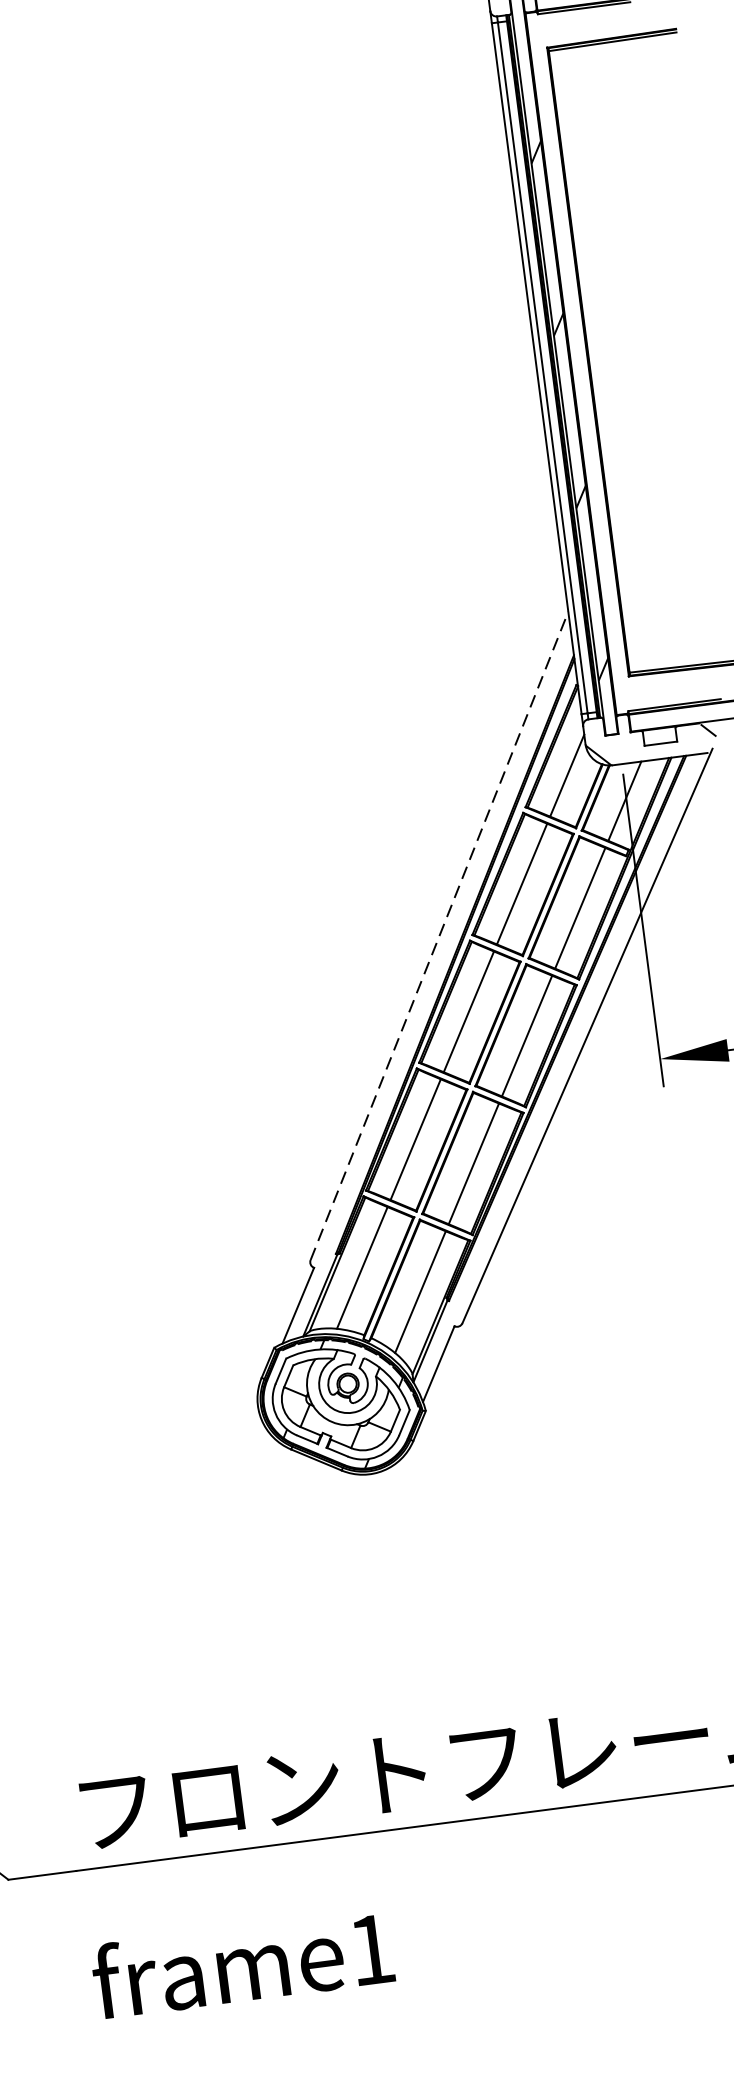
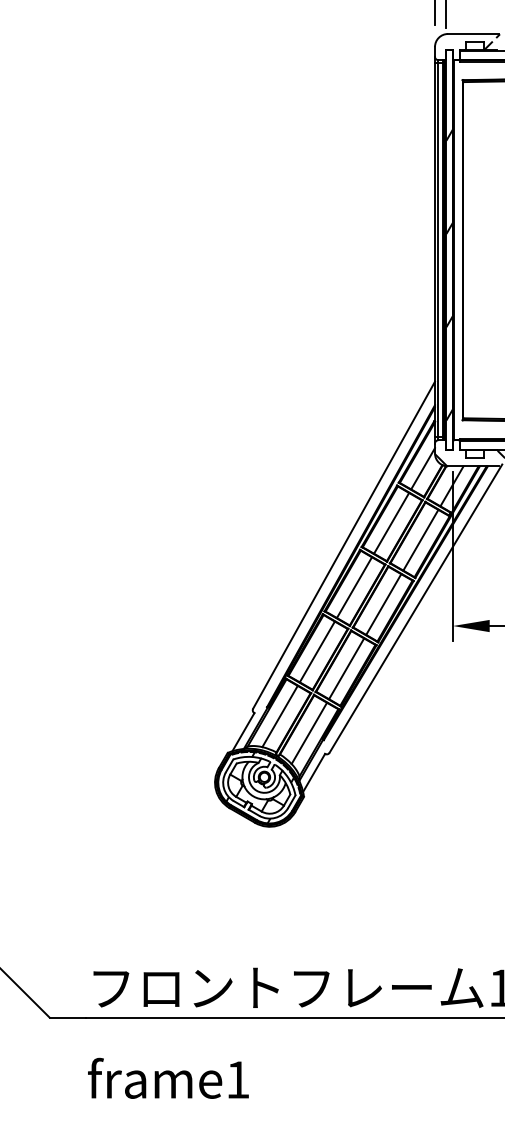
line: (440, 934) -> (344, 544), dashed -> solid

